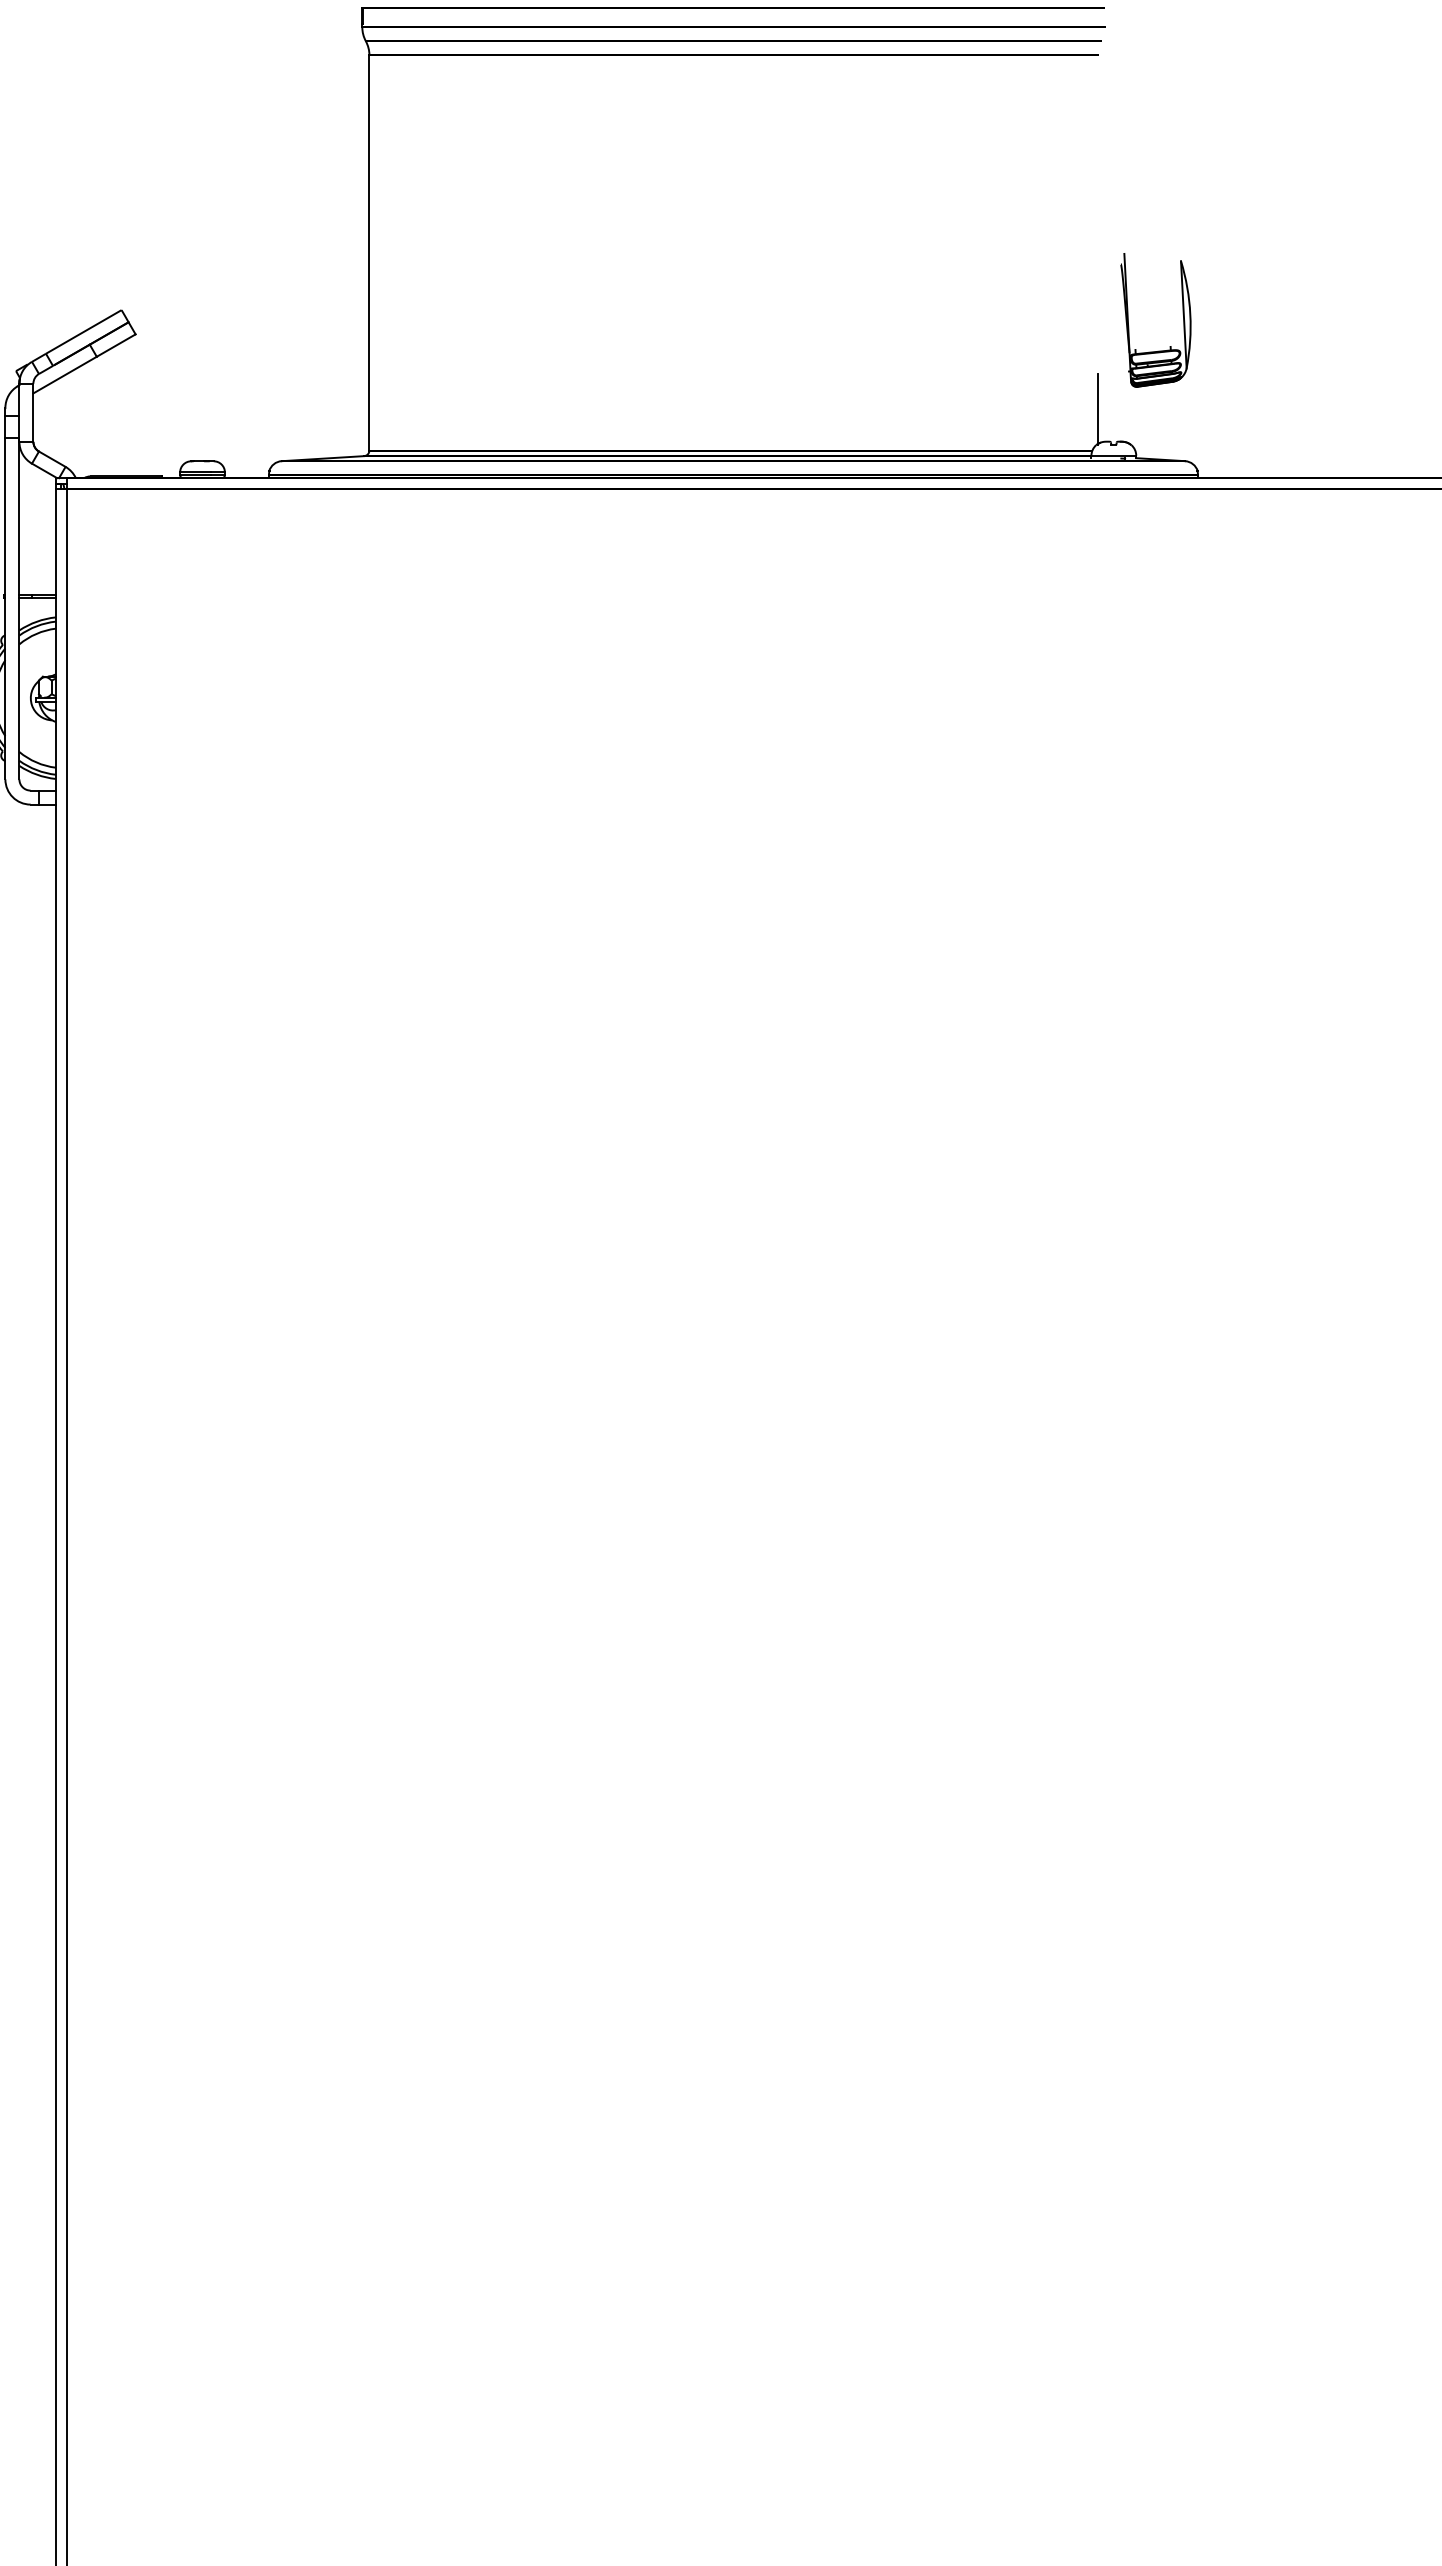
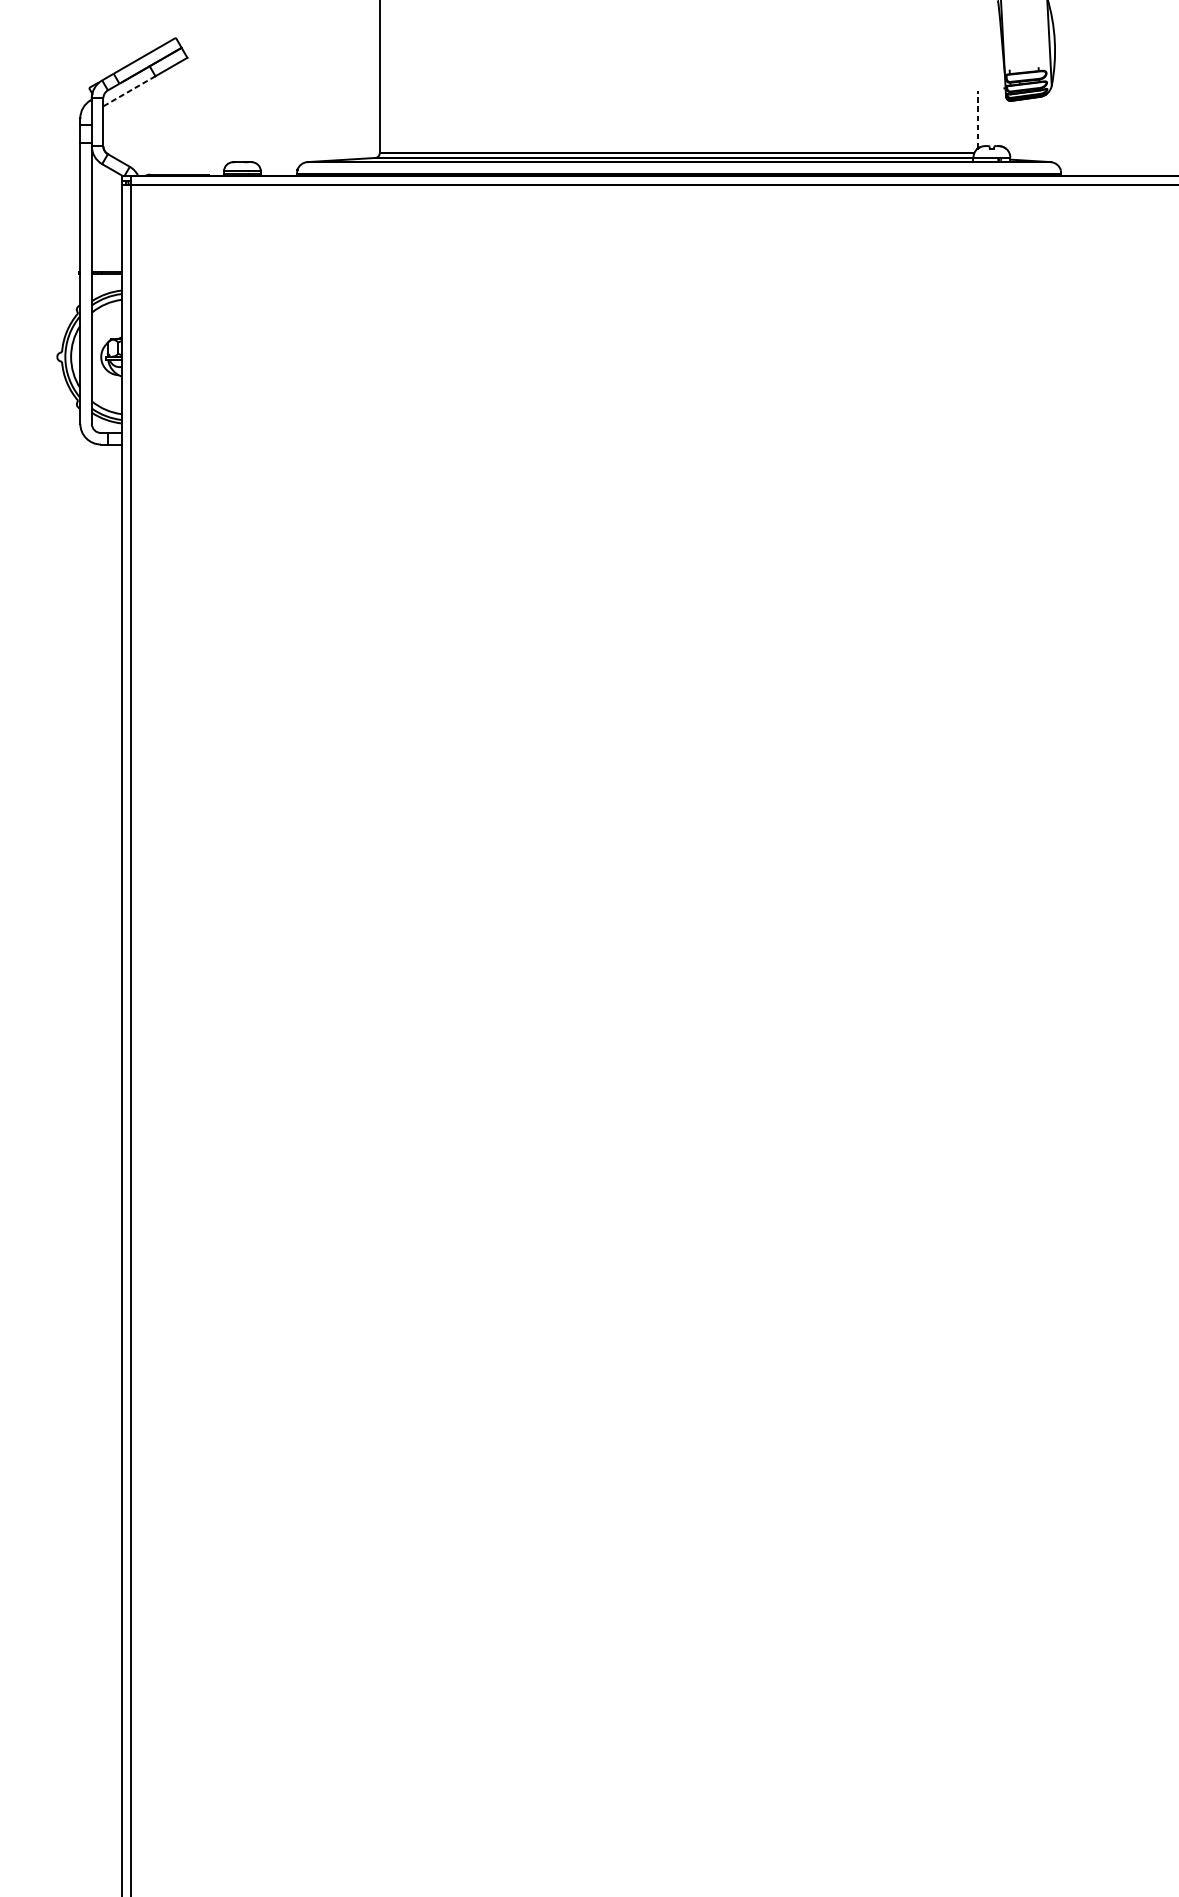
line: (65, 375) -> (129, 91), solid -> dashed
line: (1097, 408) -> (978, 118), solid -> dashed

